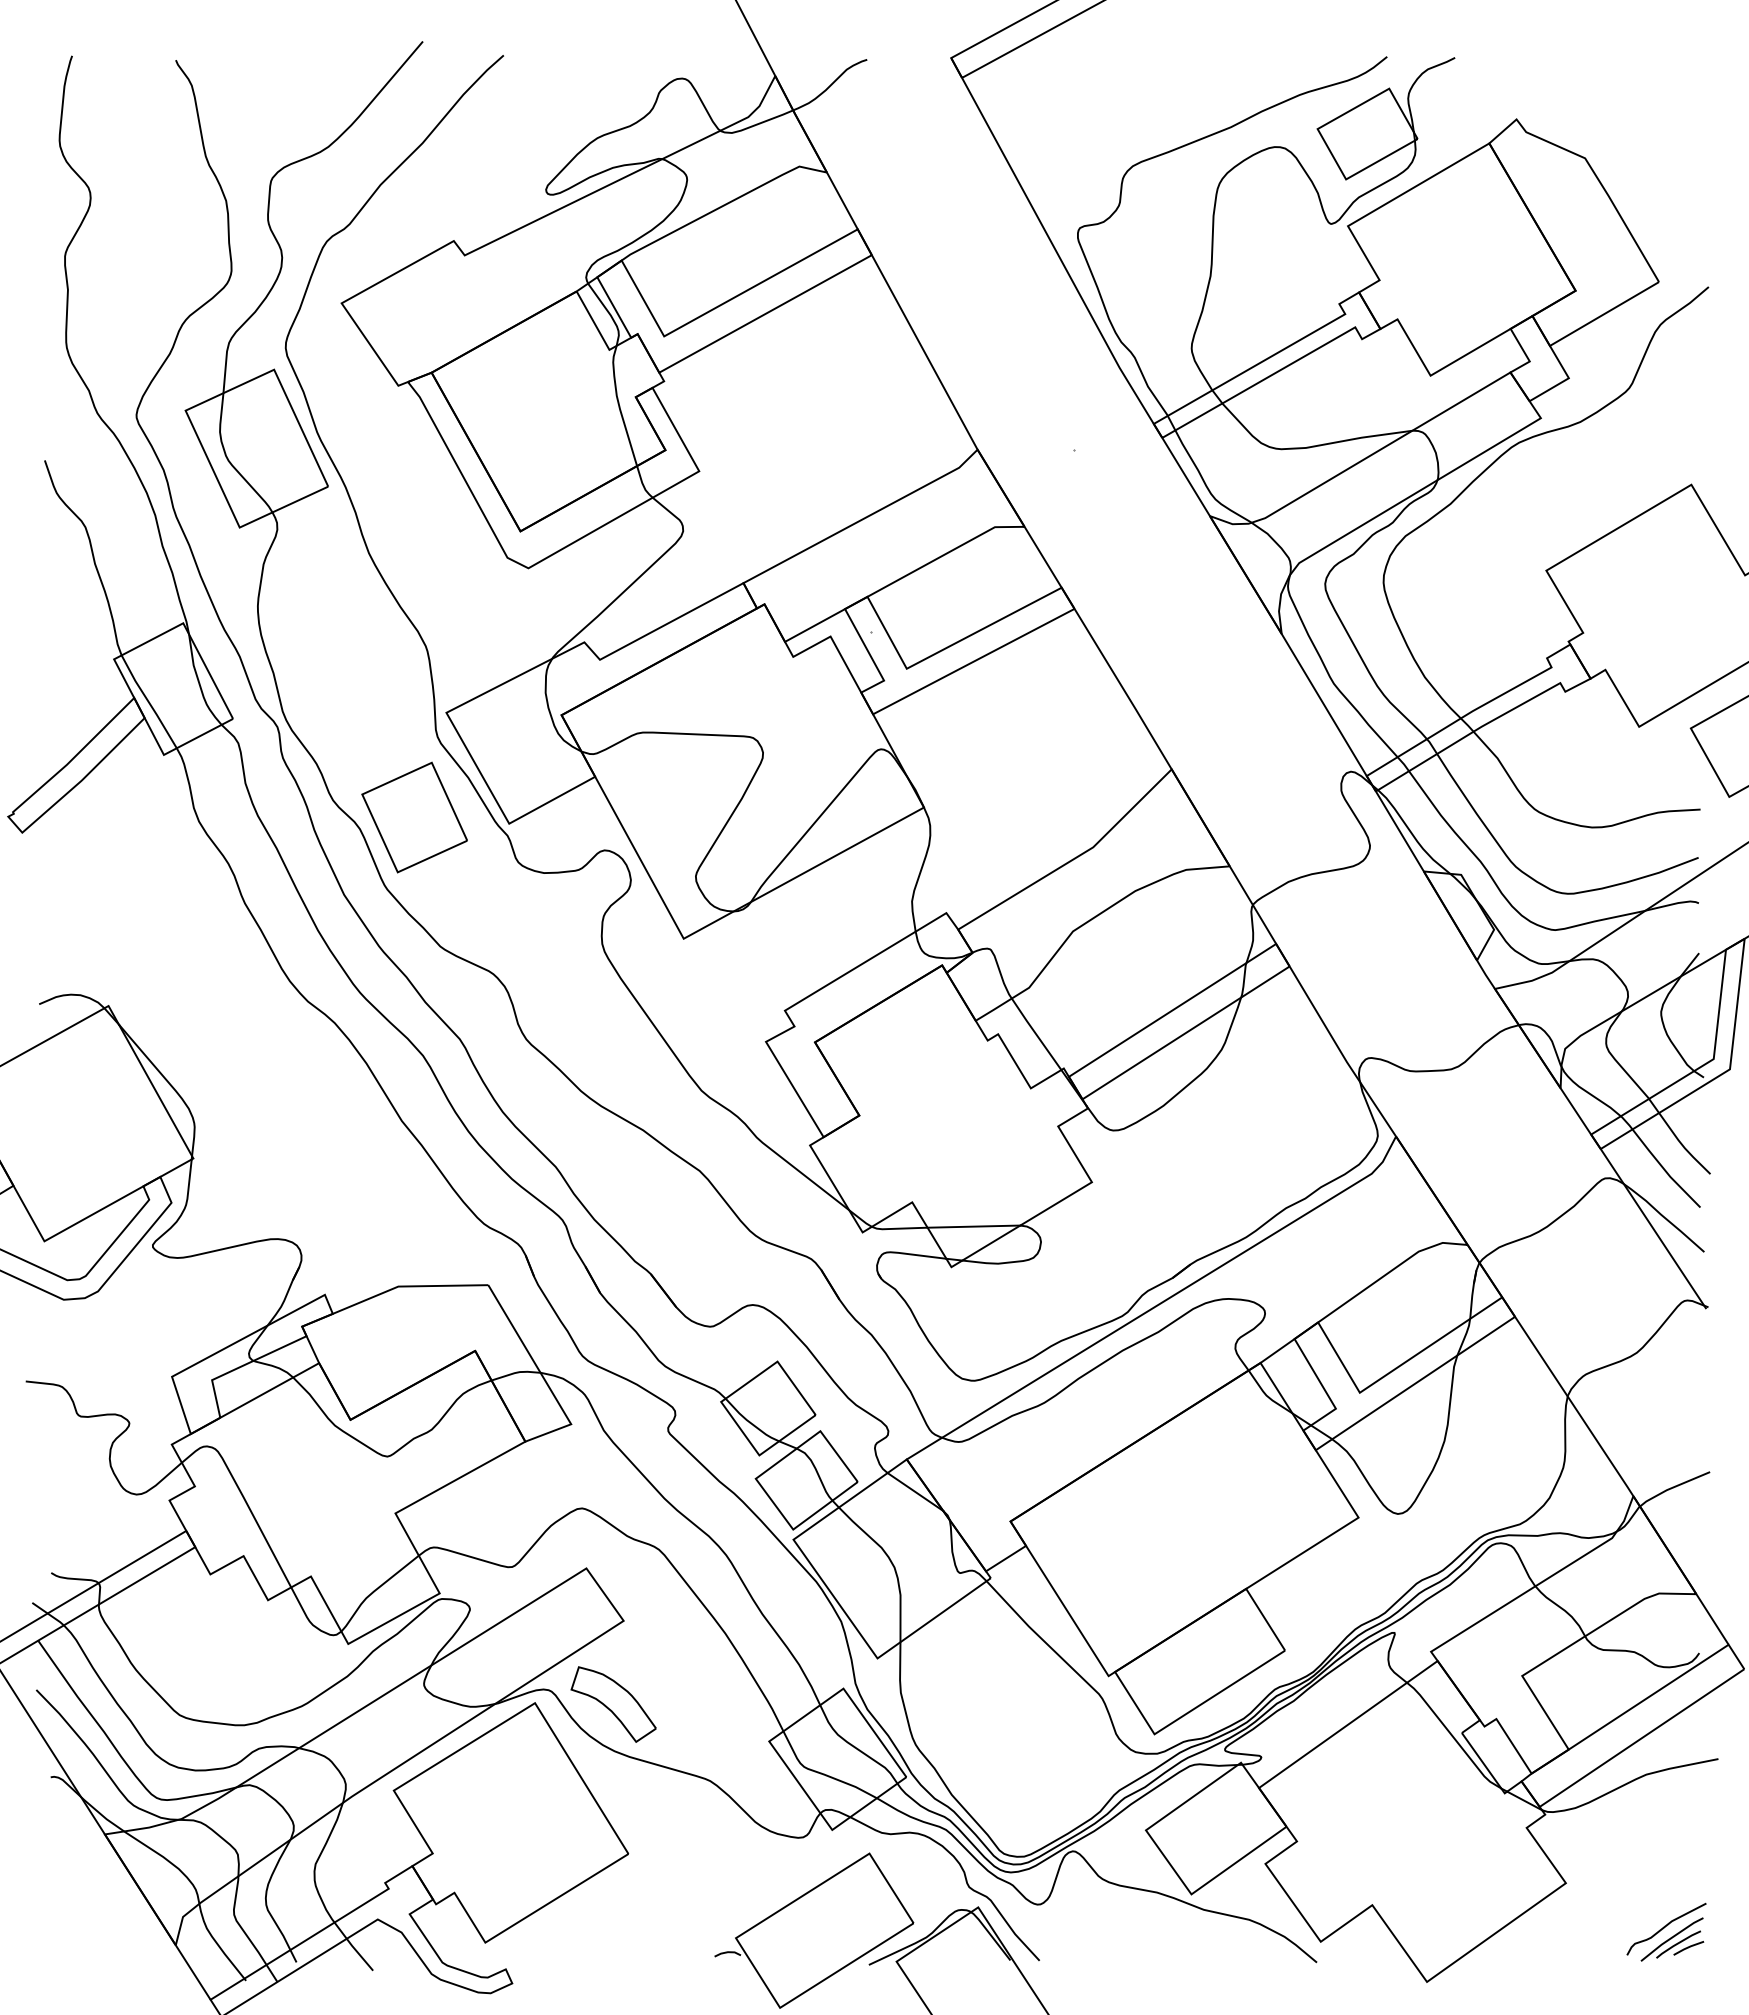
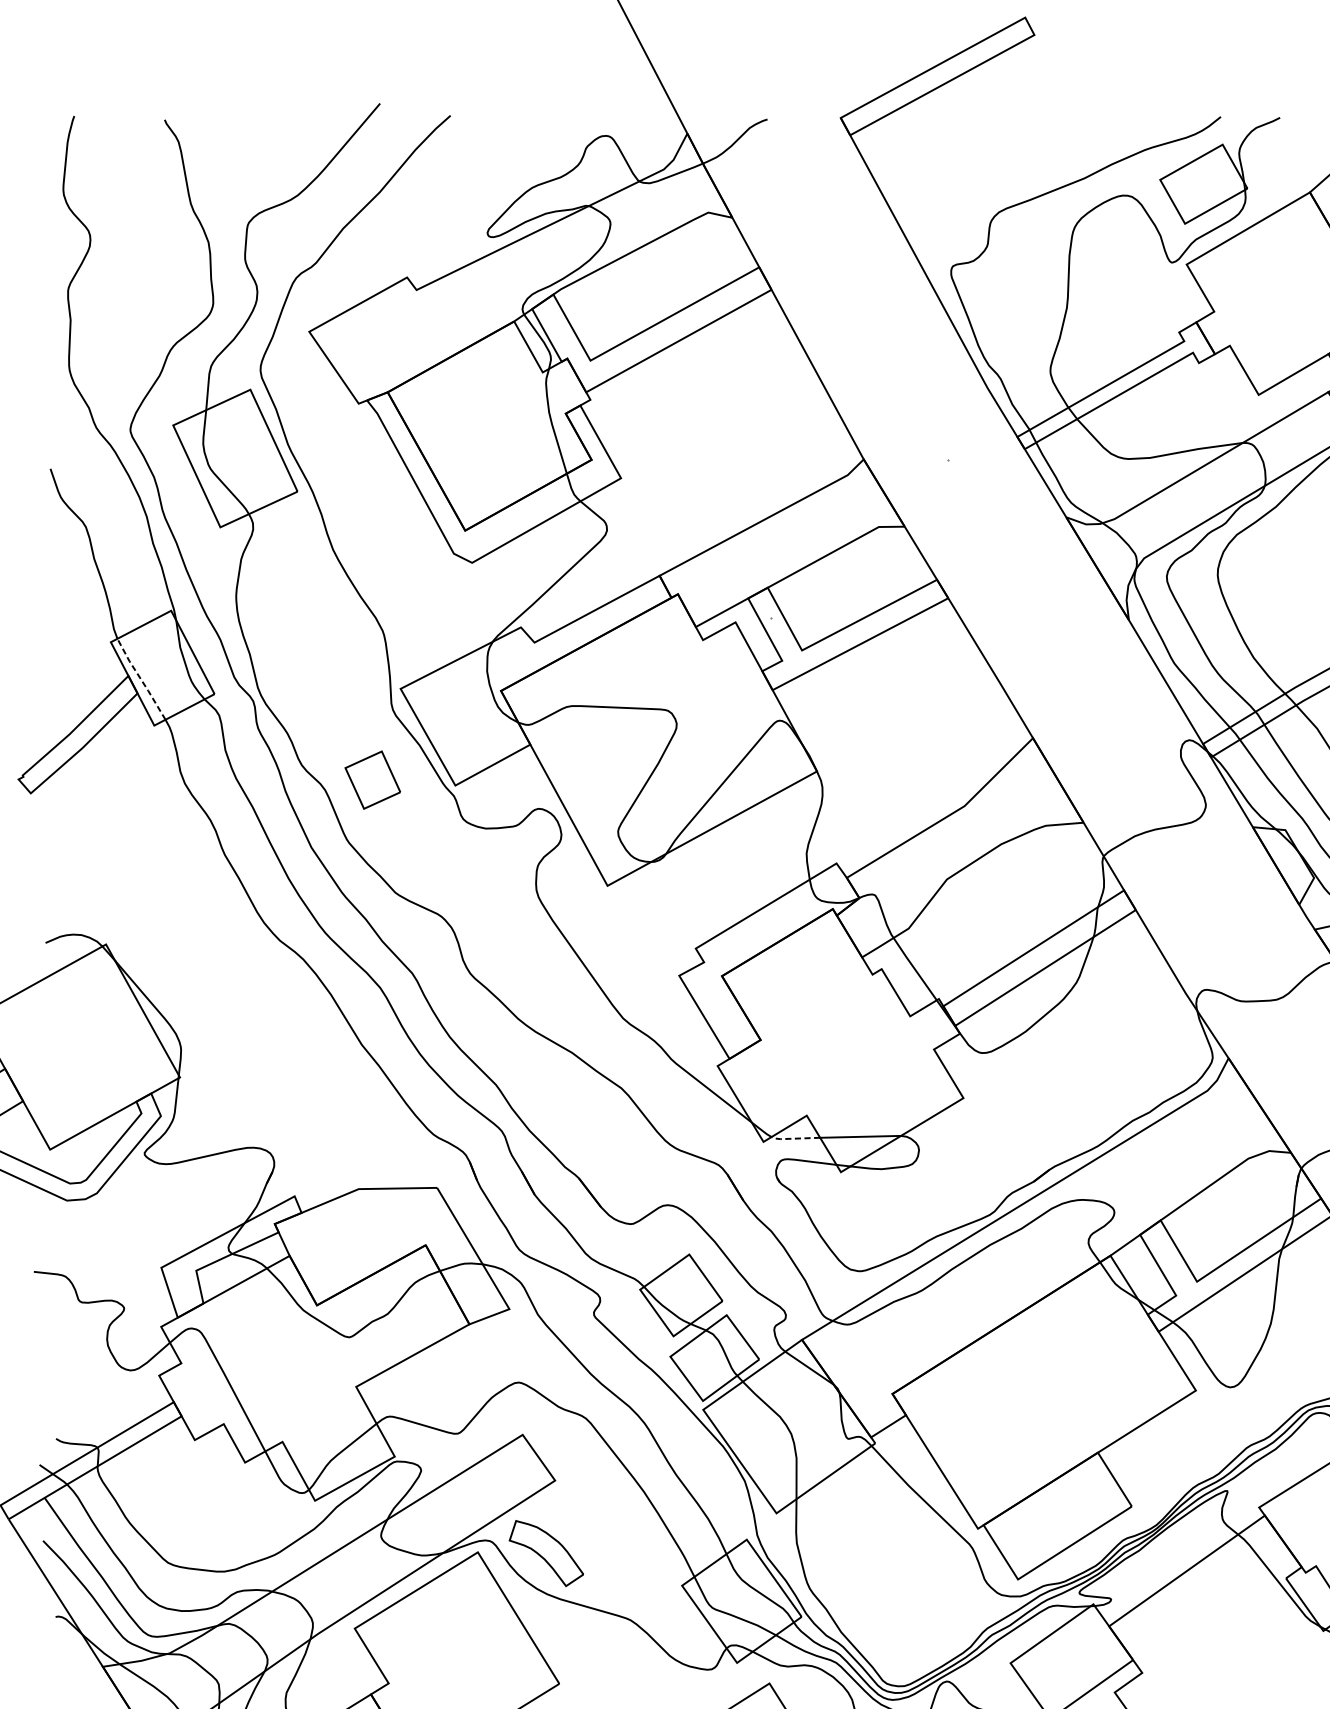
line: (148, 701) -> (140, 678), solid -> dashed
part: (414, 817) -> (372, 780), size x0.6
line: (898, 1228) -> (794, 1138), solid -> dashed

